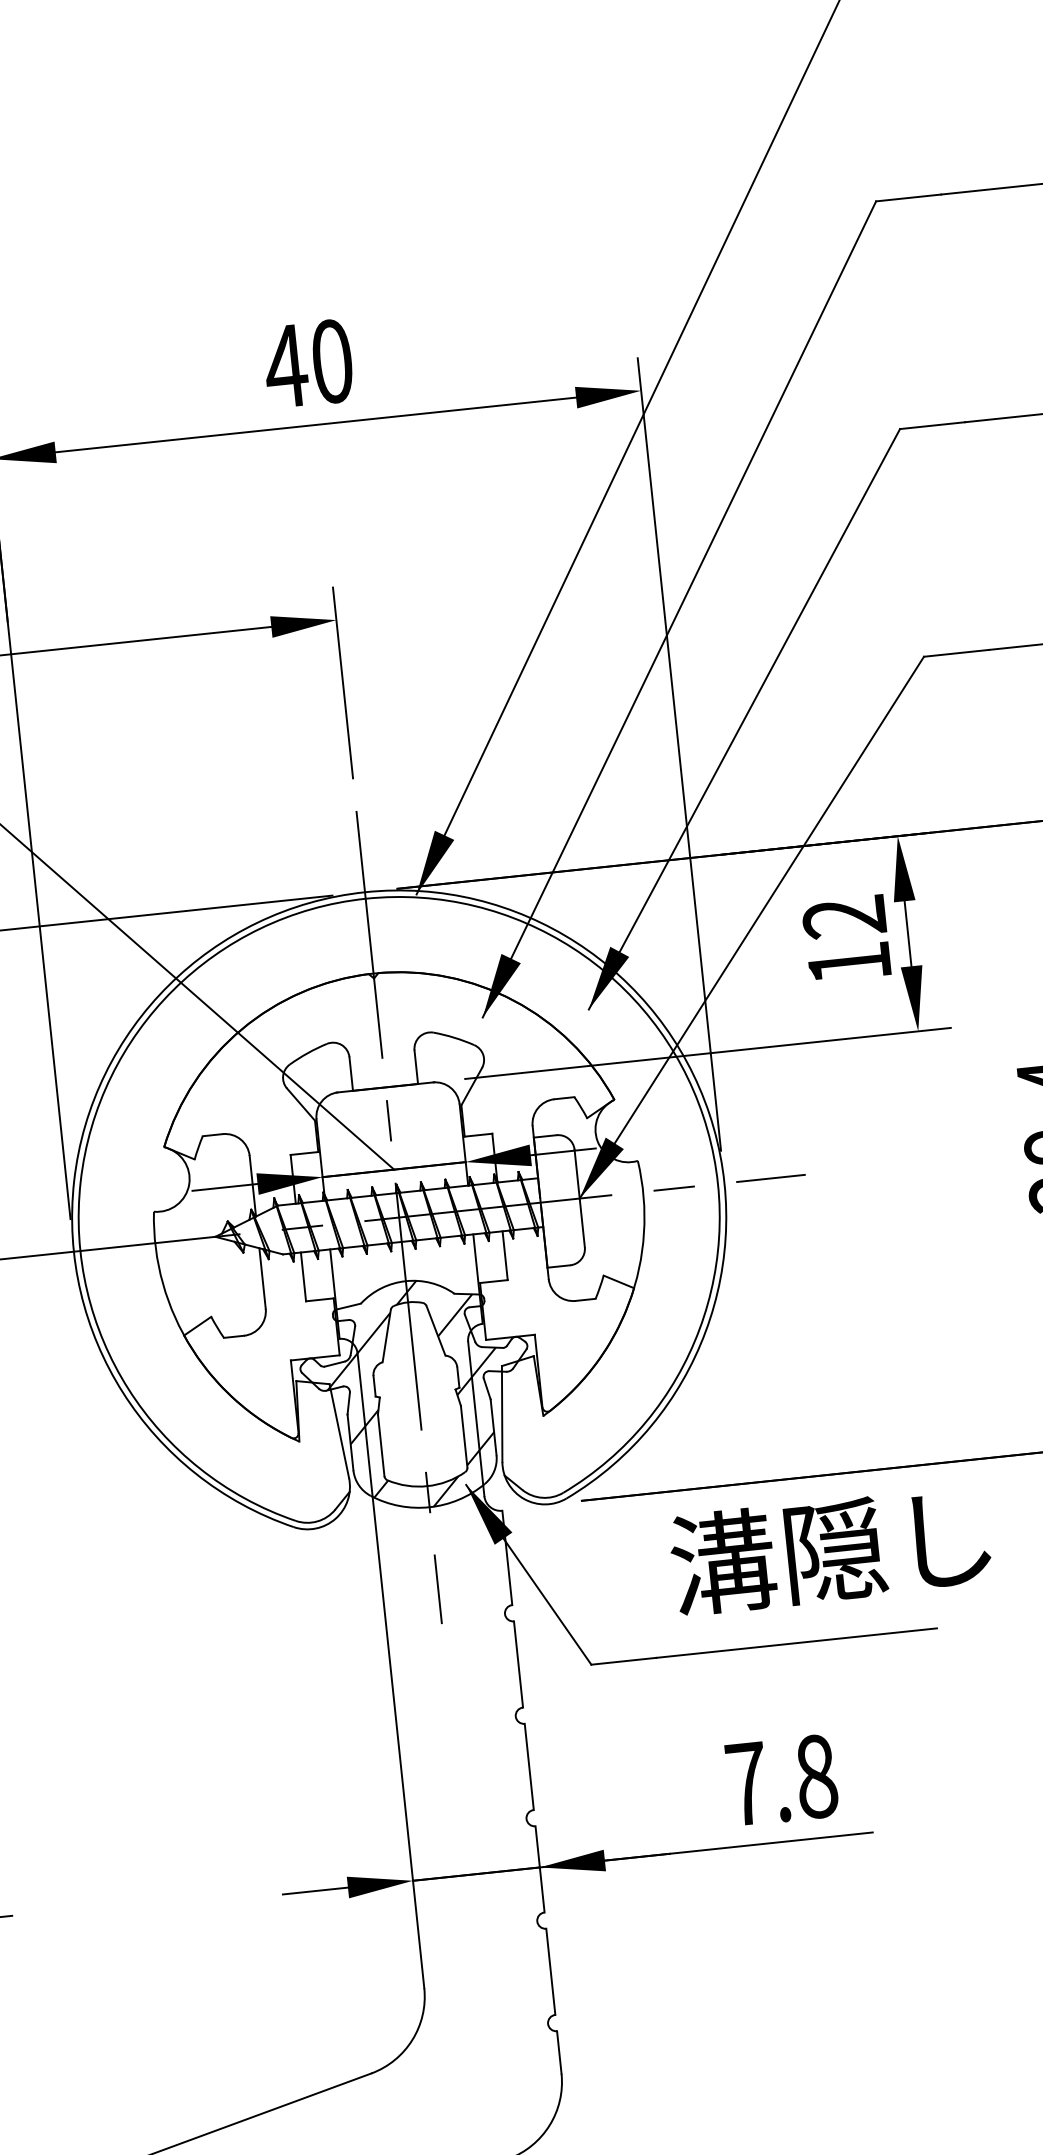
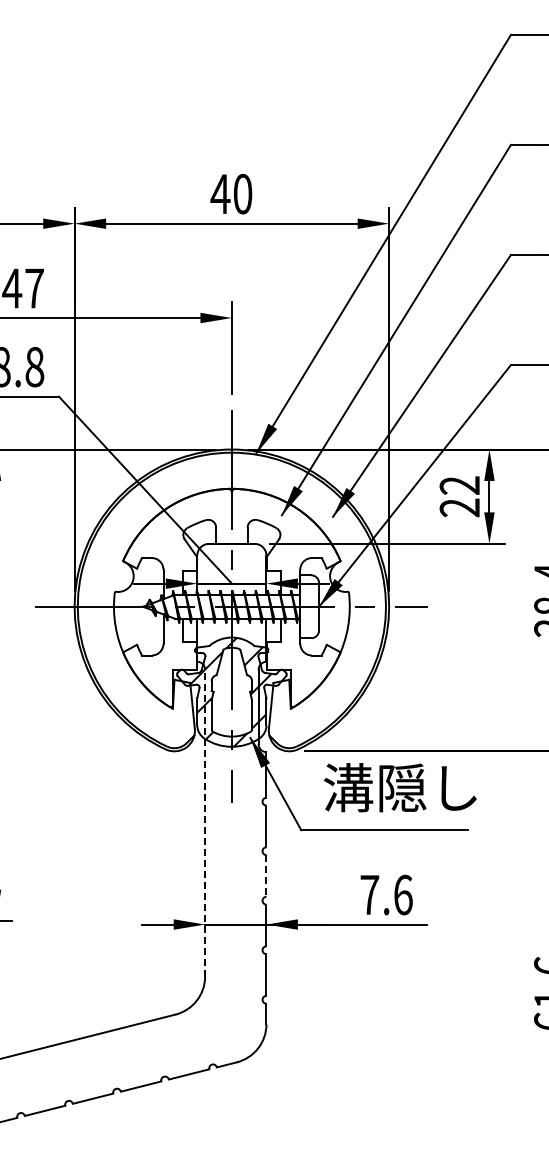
text: (848, 962) -> (459, 507), 12 -> 22
text: (830, 1550) -> (400, 787), moved
line: (391, 1669) -> (205, 822), solid -> dashed
line: (529, 1765) -> (266, 875), solid -> dashed
text: (816, 1775) -> (403, 894), 7.8 -> 7.6

